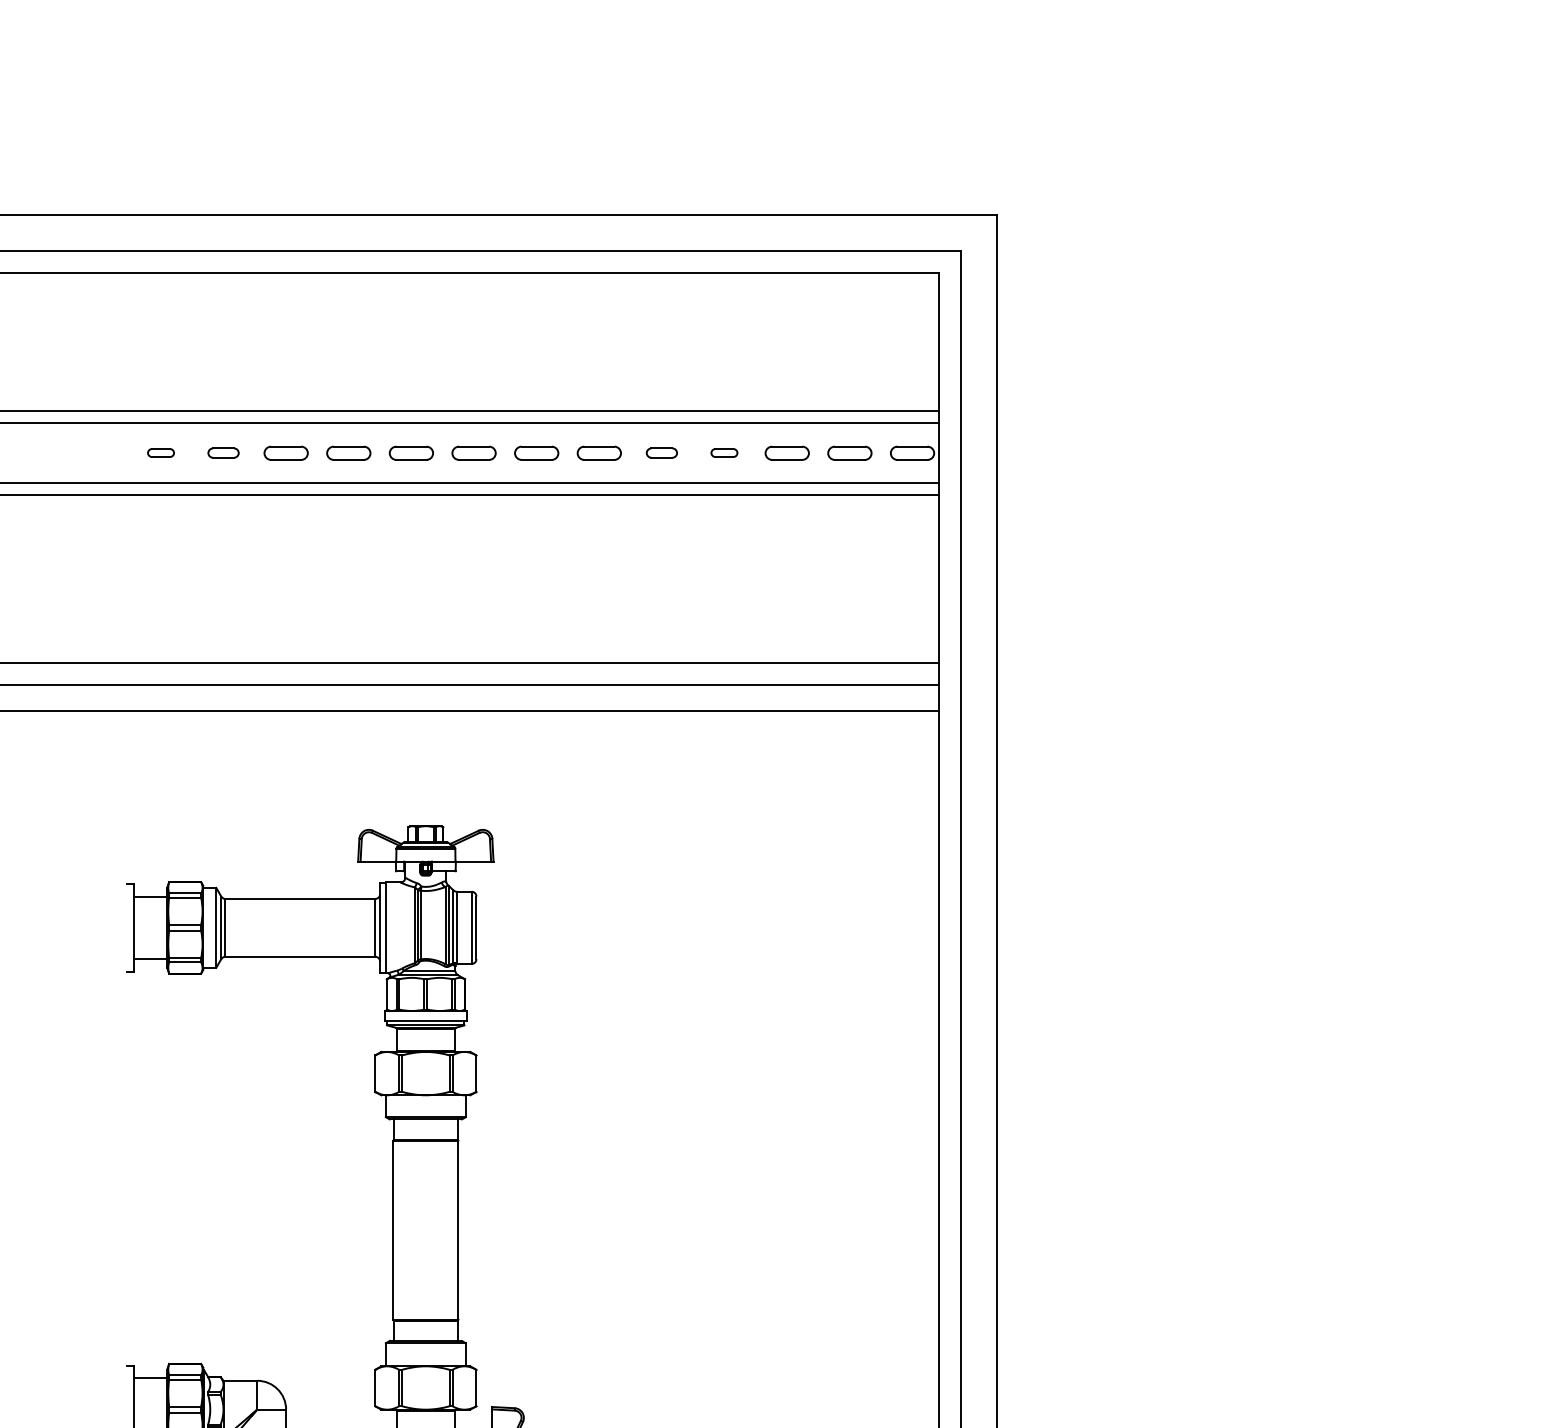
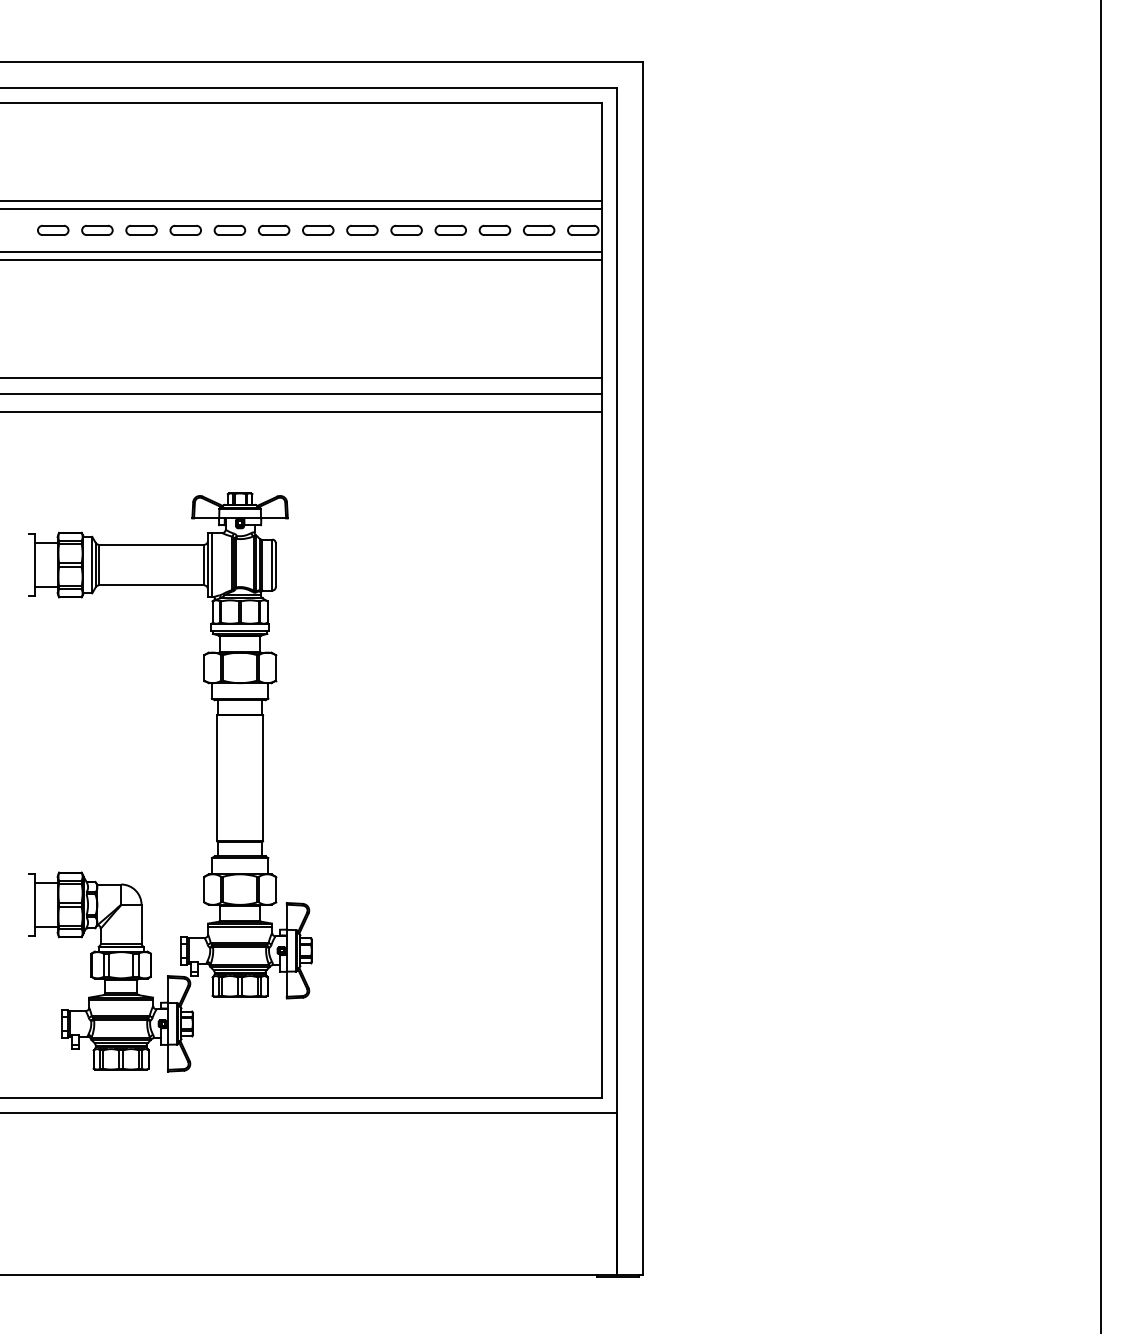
part: (161, 451) -> (53, 229), size x1.67
part: (223, 451) -> (97, 229), size x1.43
part: (661, 451) -> (406, 229), size x1.43
part: (724, 451) -> (450, 229), size x1.67

